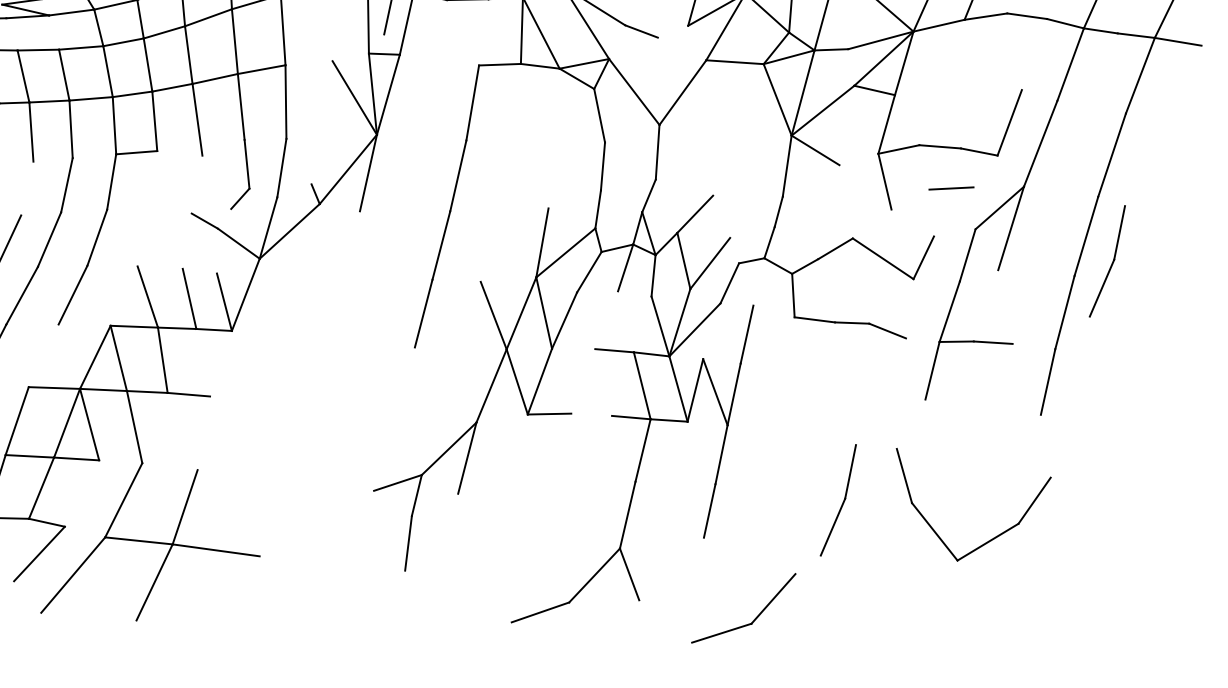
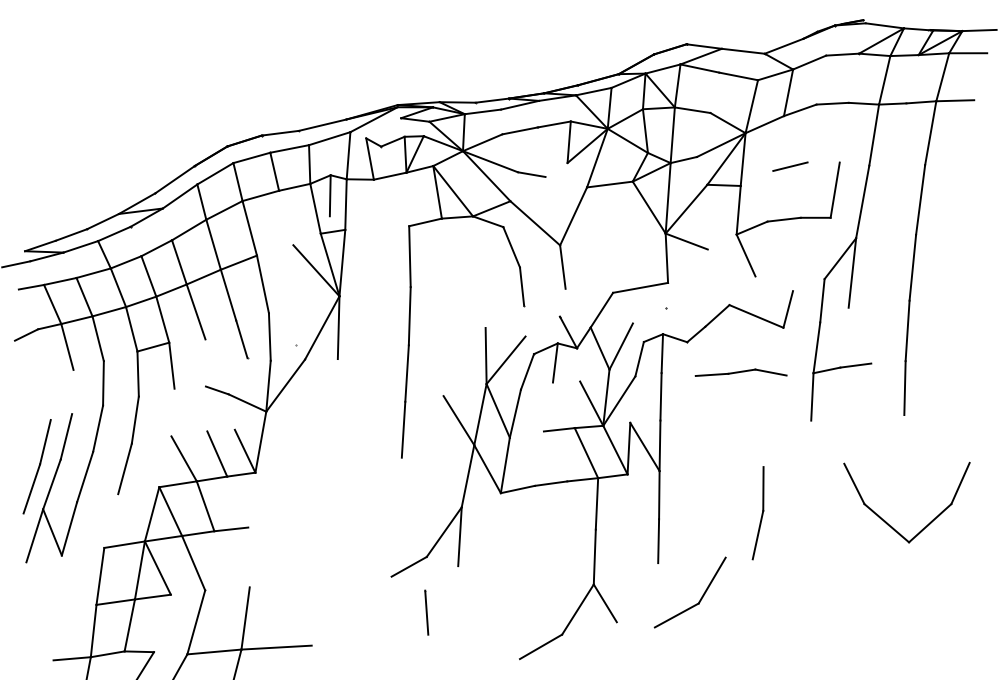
line: (154, 179) -> (171, 365), added
line: (951, 188) -> (790, 166), moved
line: (747, 195) -> (640, 287), added
part: (1106, 261) -> (932, 284), removed
line: (759, 281) -> (662, 353), added
line: (590, 414) -> (550, 483), added
part: (934, 529) -> (886, 521), moved
part: (754, 618) -> (700, 598), moved

